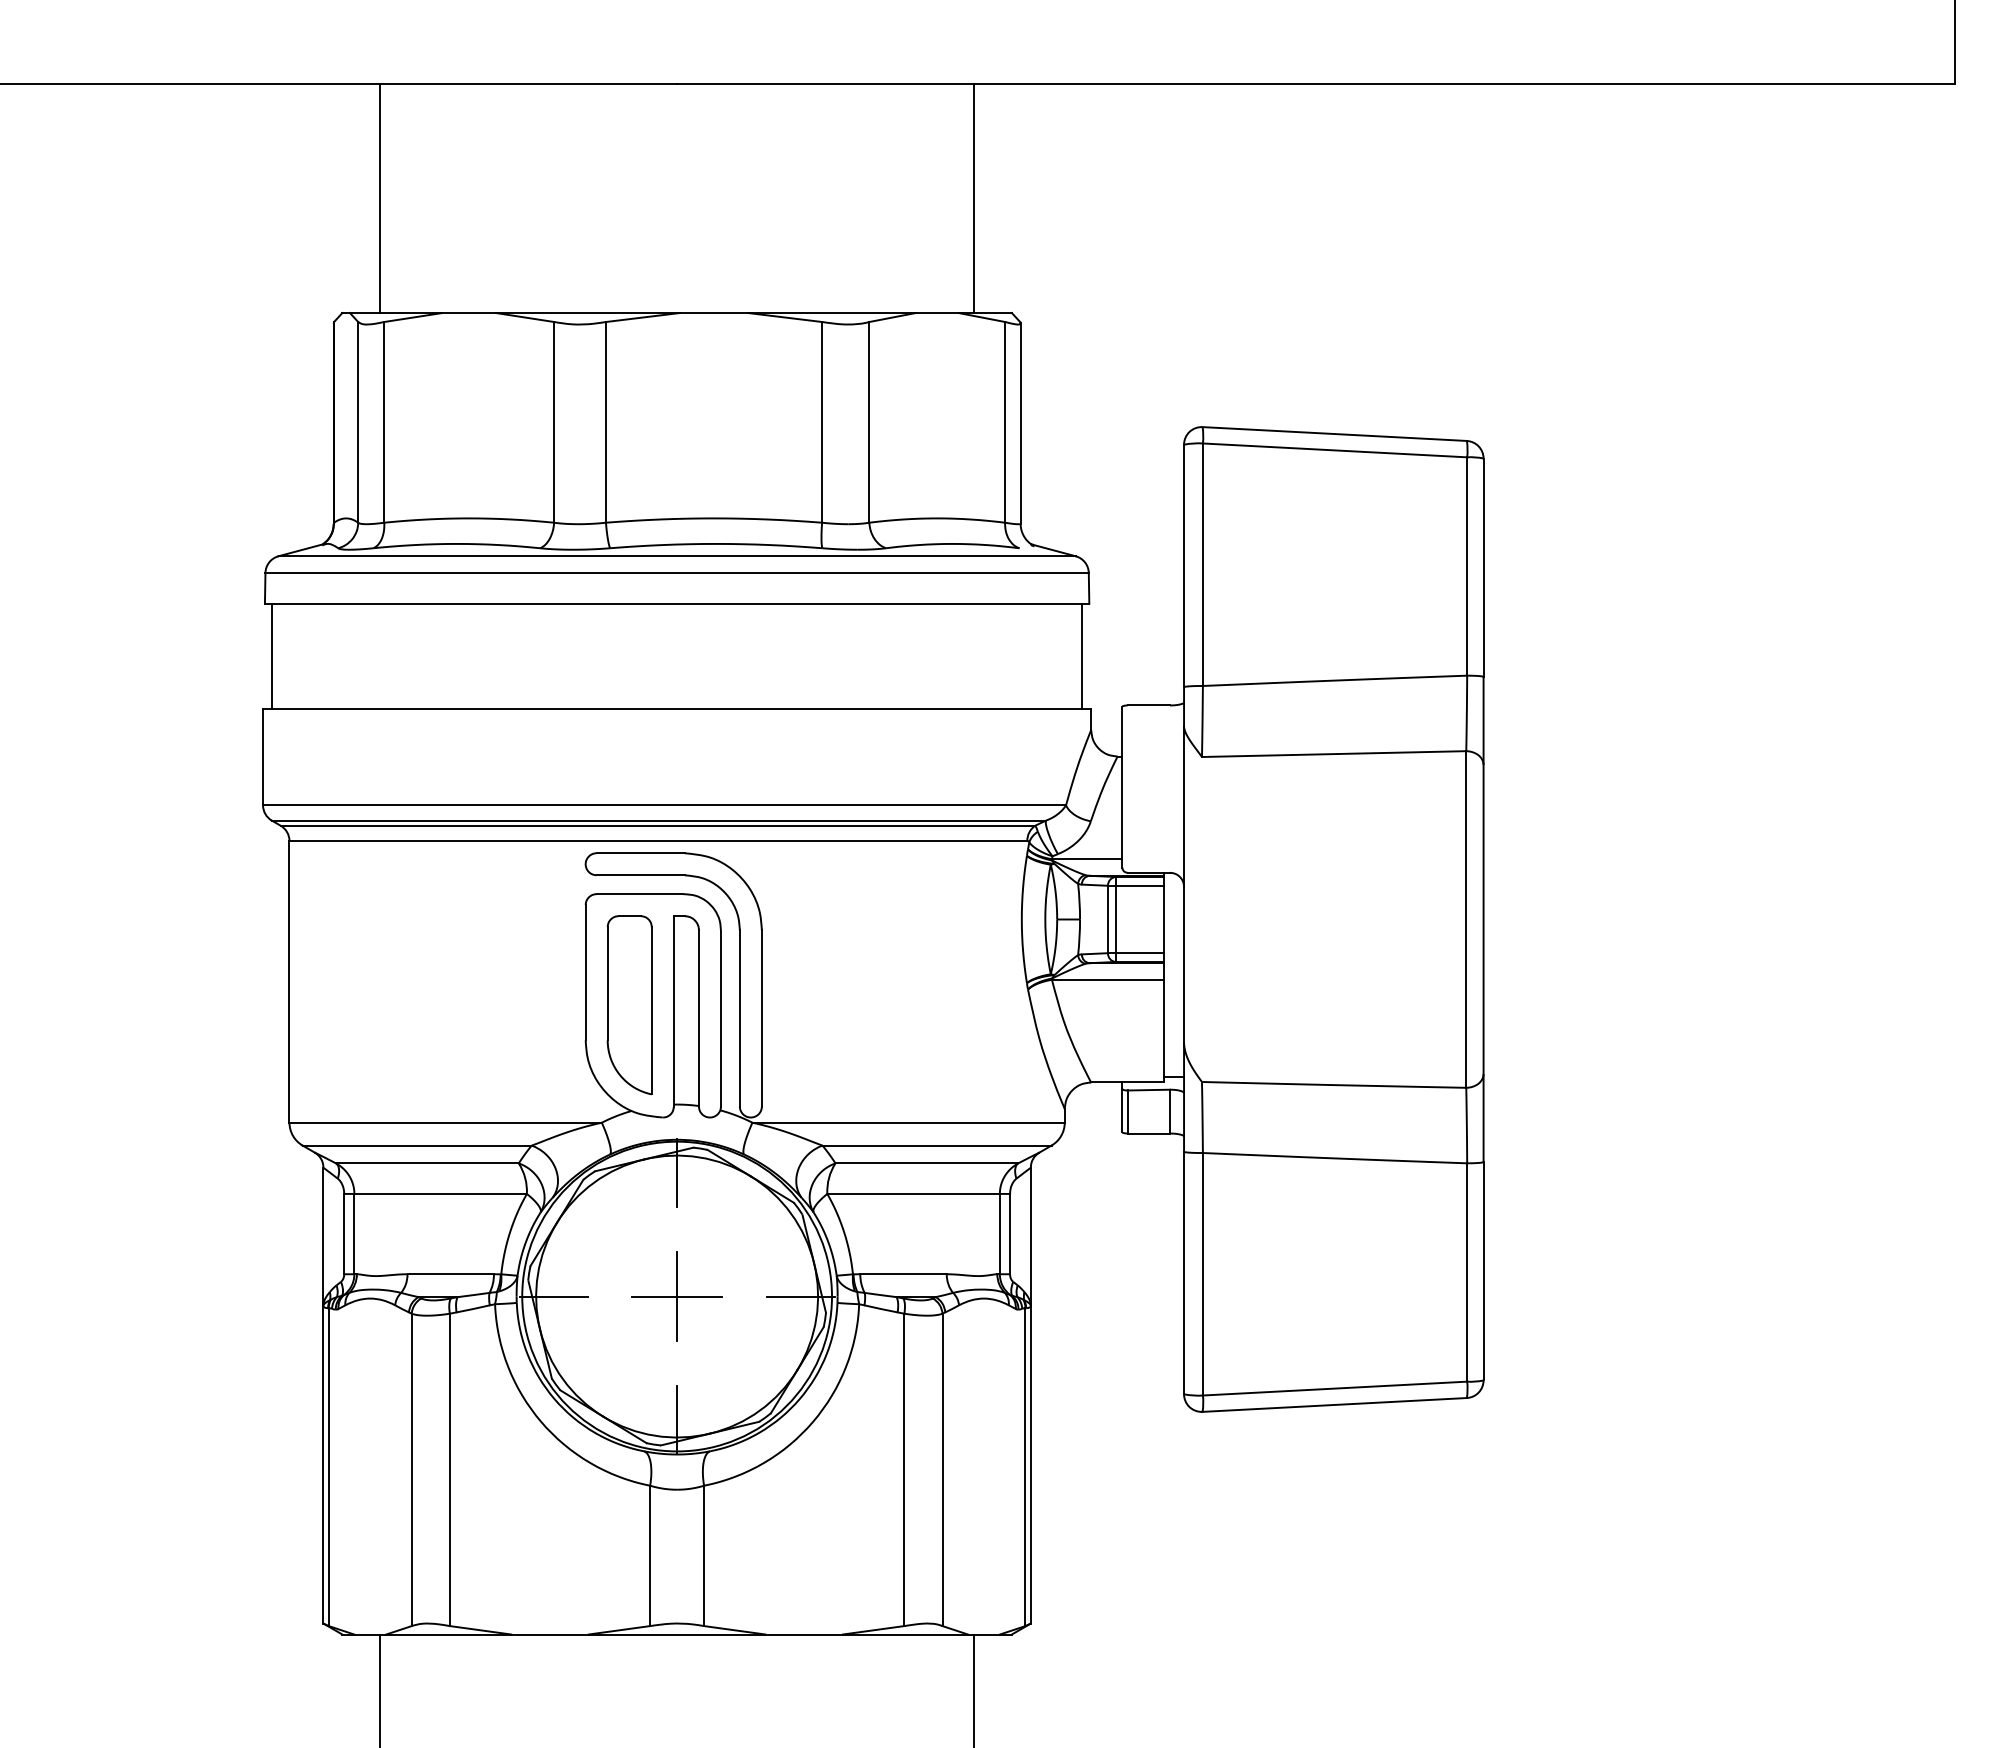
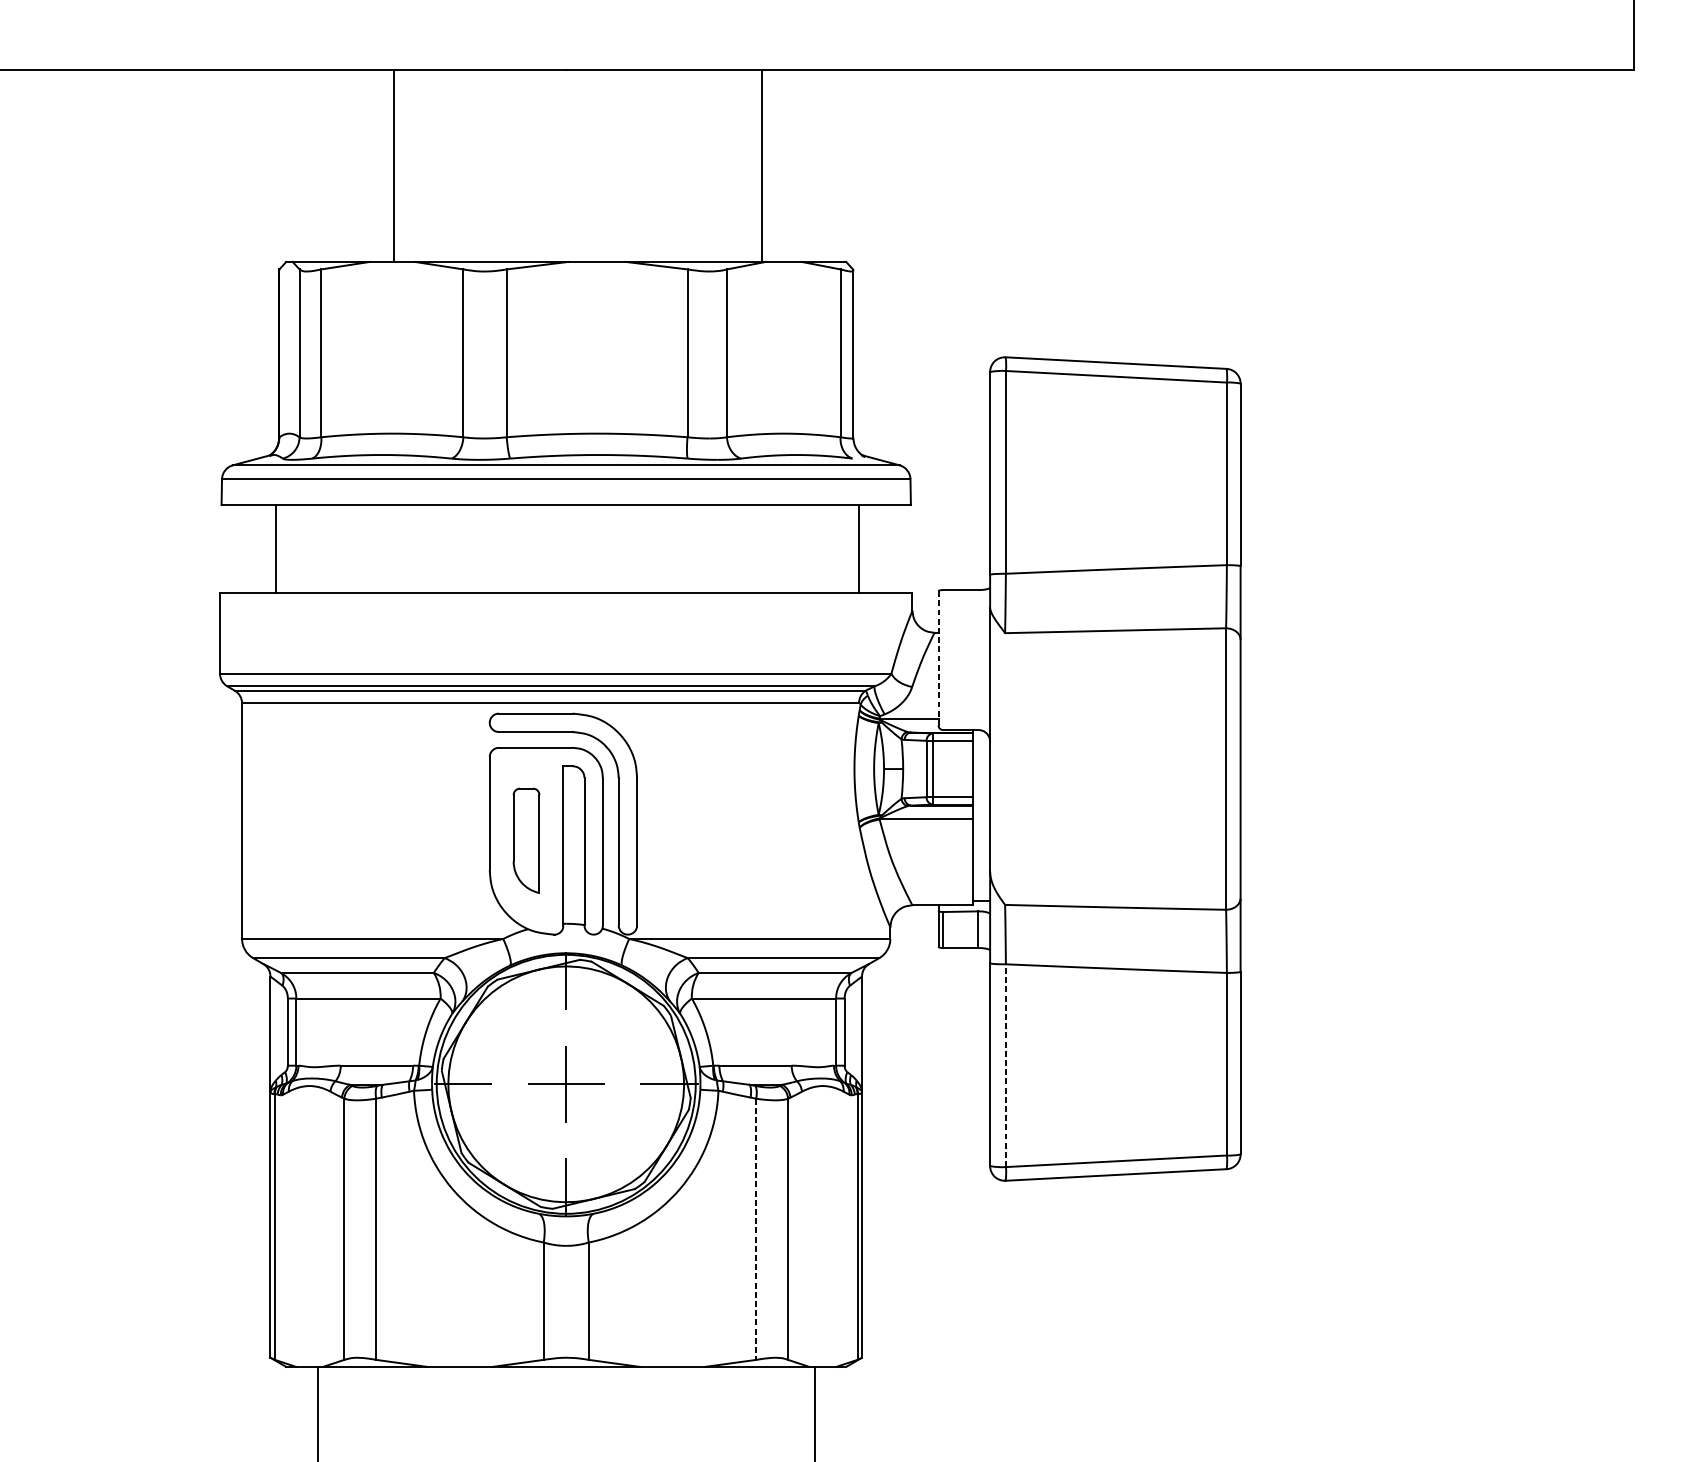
line: (380, 198) -> (394, 166), moved
line: (974, 198) -> (762, 166), moved
line: (271, 656) -> (275, 549), moved
line: (1082, 656) -> (859, 549), moved
line: (1122, 787) -> (938, 658), solid -> dashed
part: (629, 1005) -> (526, 840), size x0.7
line: (1202, 1273) -> (1005, 1065), solid -> dashed
line: (904, 1470) -> (756, 1229), solid -> dashed

